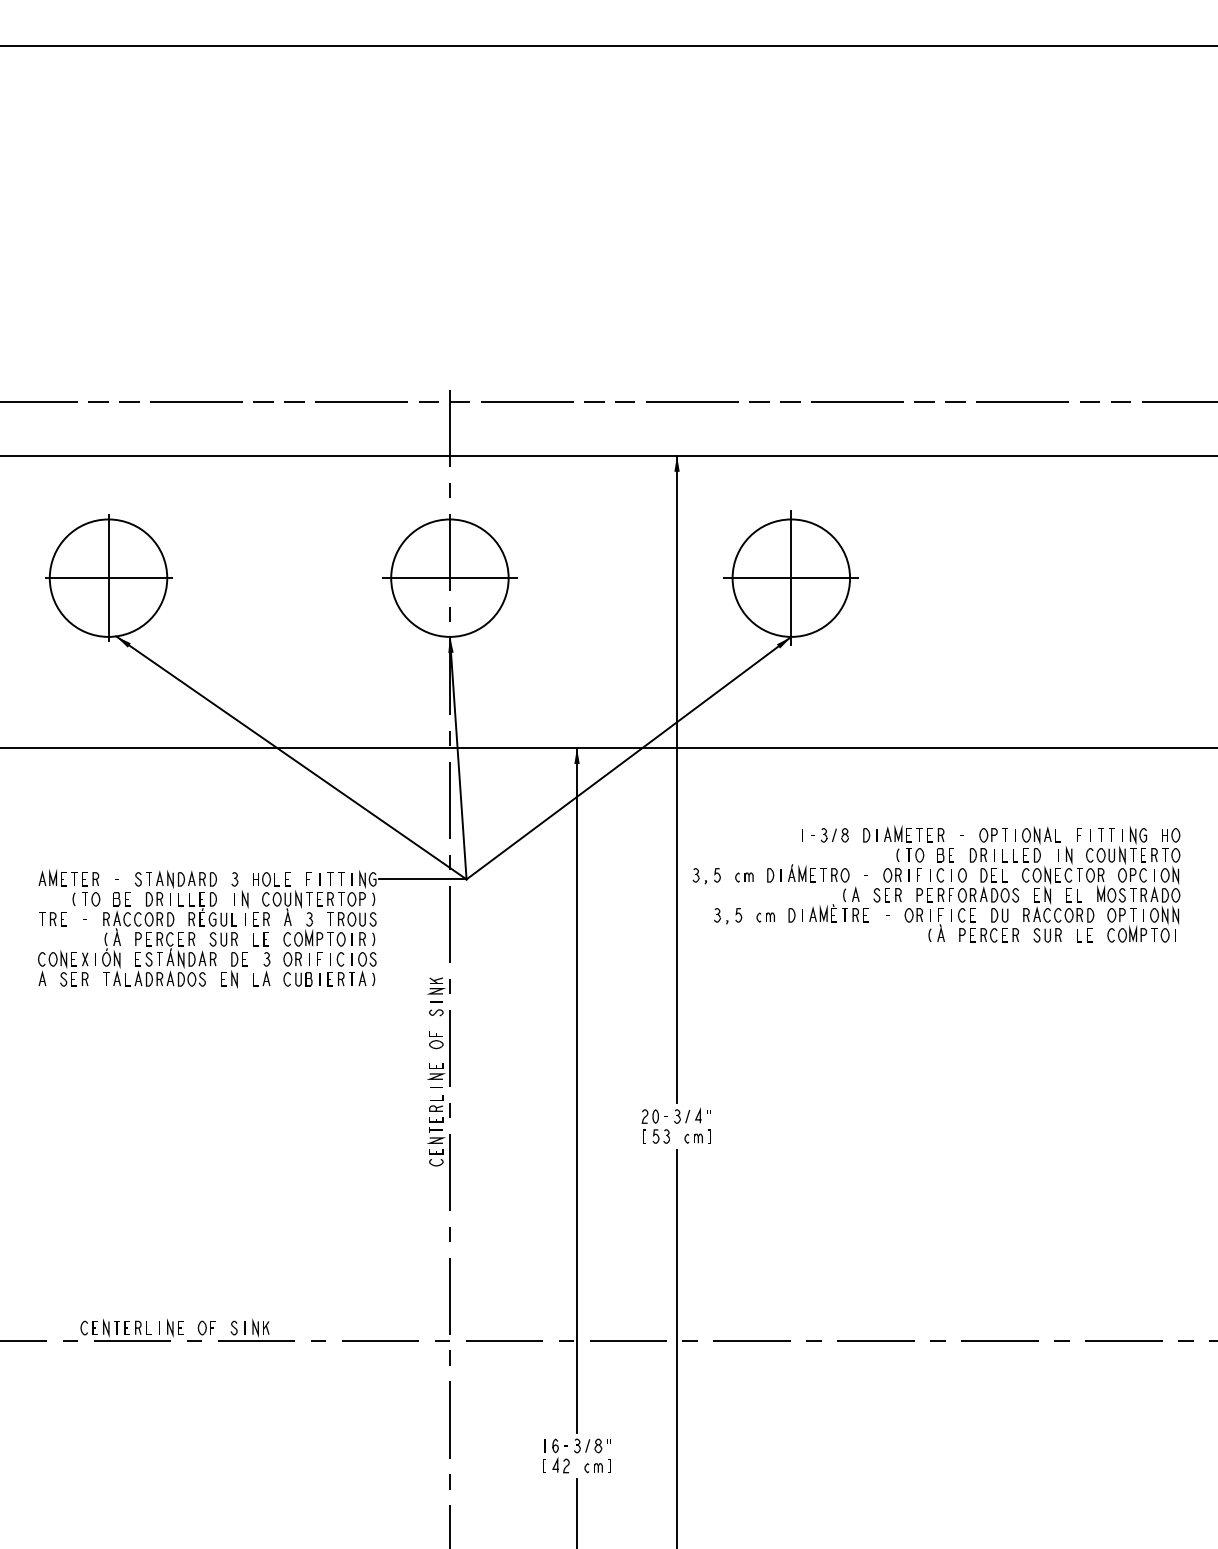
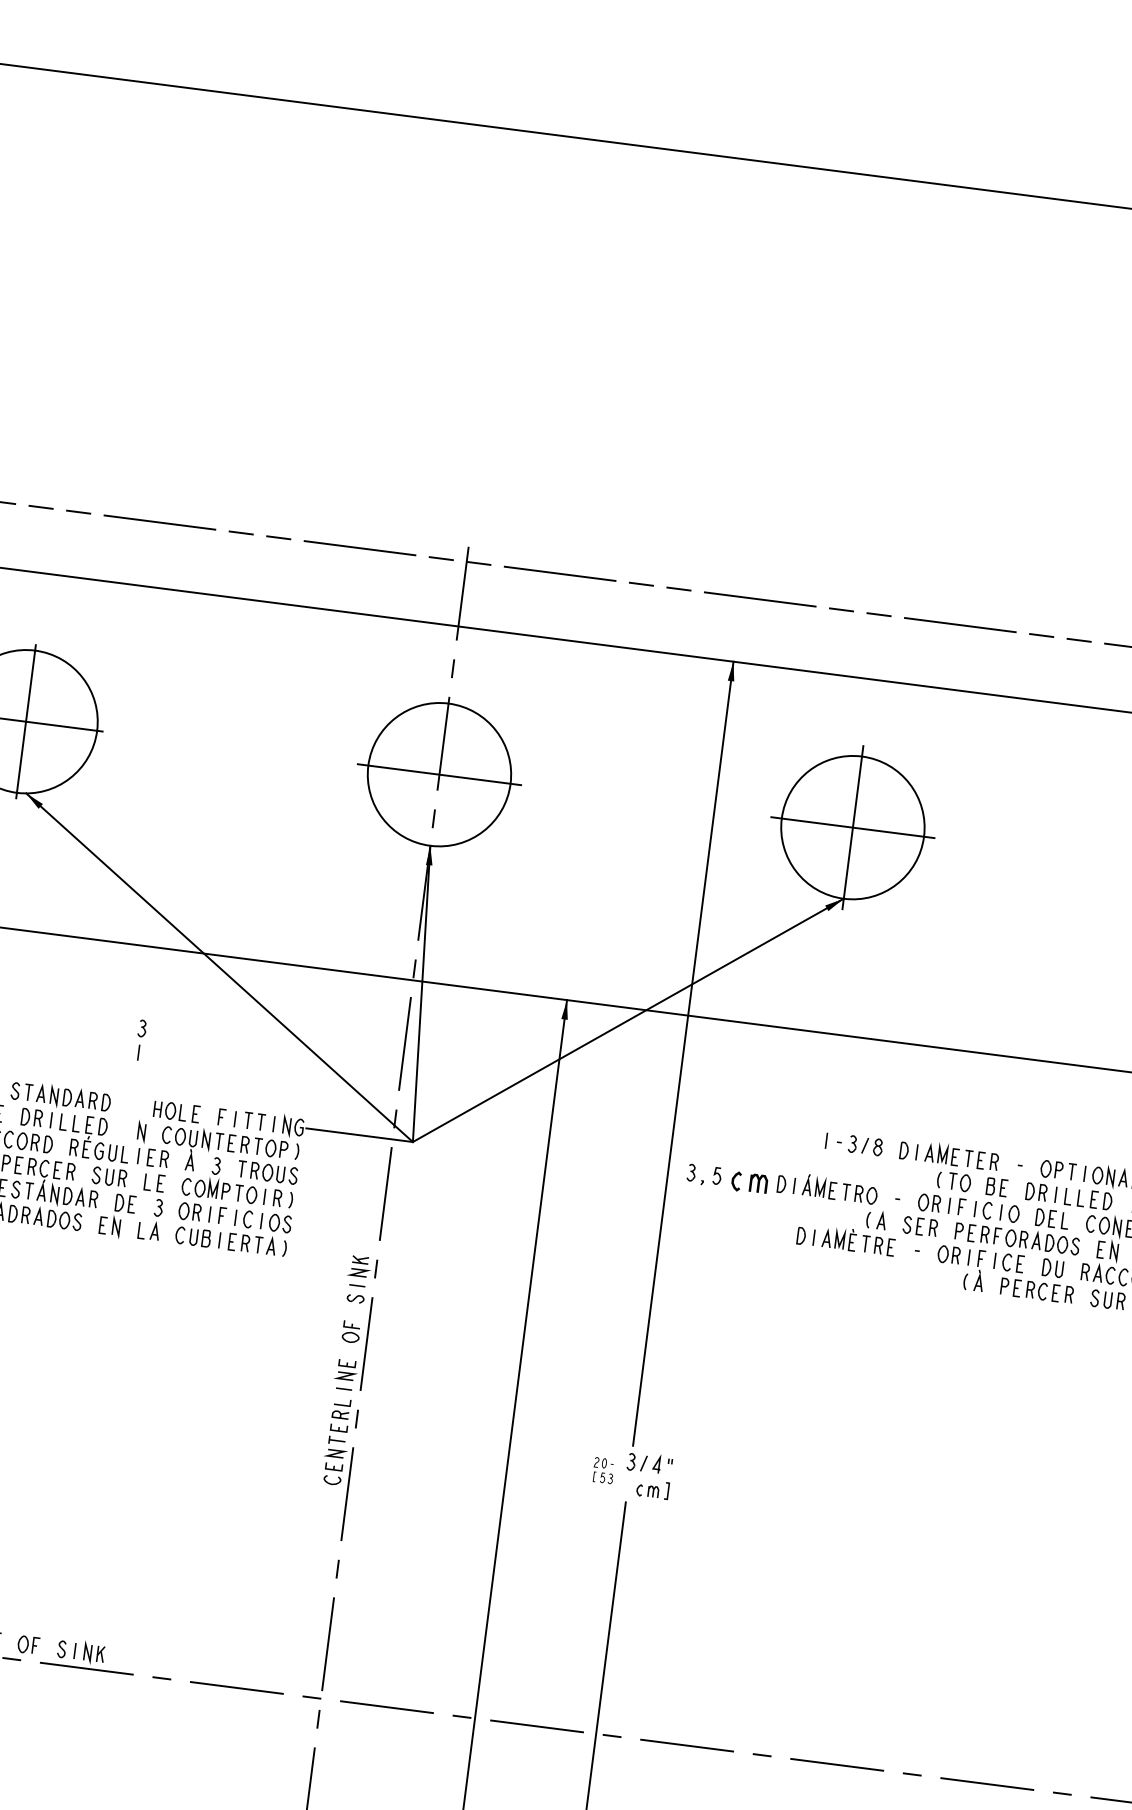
part: (744, 877) -> (749, 1182), size x1.6
part: (234, 888) -> (140, 1039), moved
part: (728, 916) -> (724, 1227), removed
part: (765, 917) -> (768, 1234), removed
part: (655, 1126) -> (603, 1470), size x0.6

